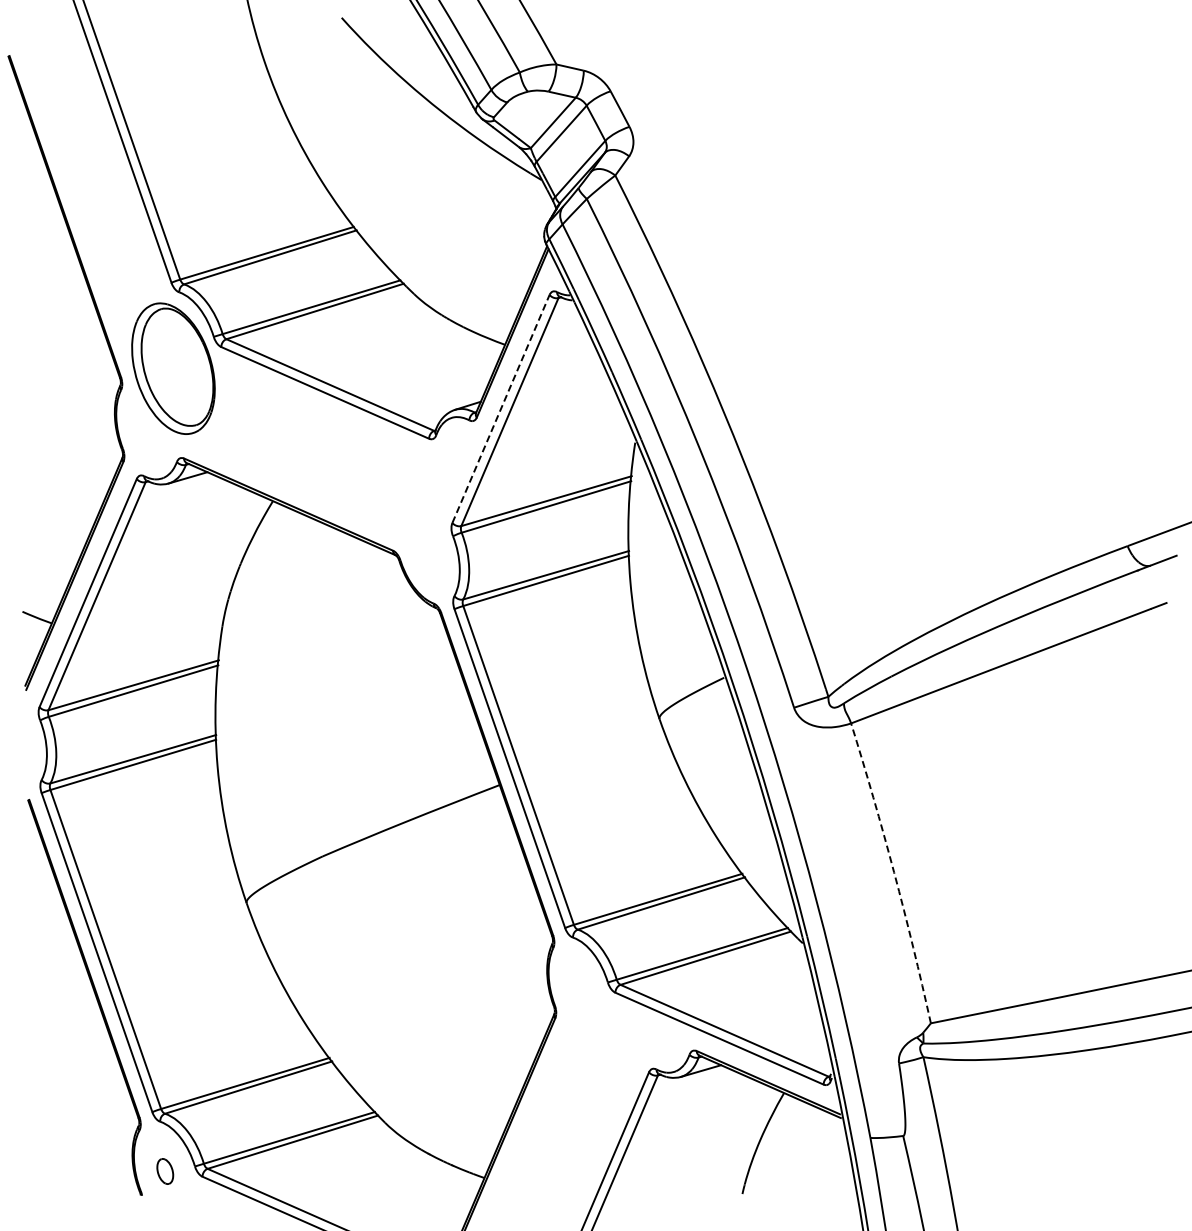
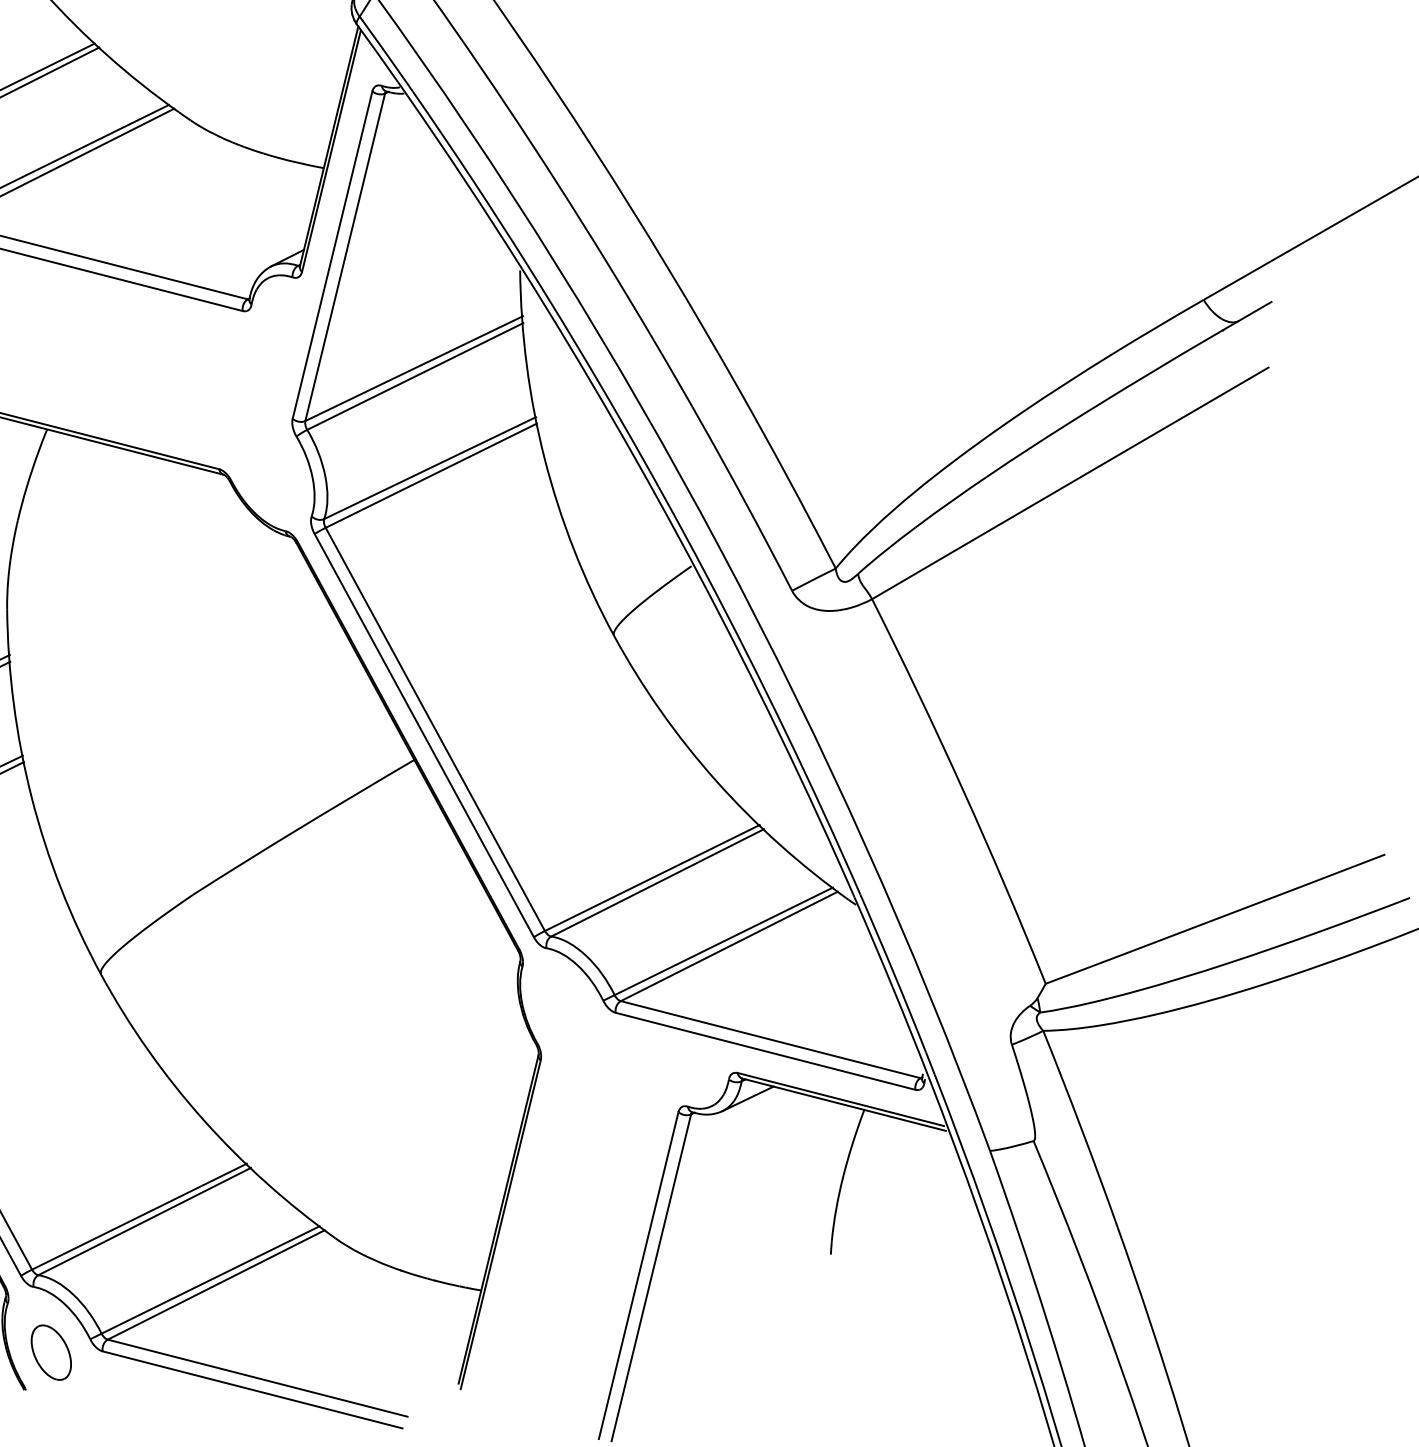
line: (501, 408) -> (333, 254), dashed -> solid
arc: (894, 872) -> (963, 789), dashed -> solid
part: (165, 1171) -> (51, 1352), size x1.67

